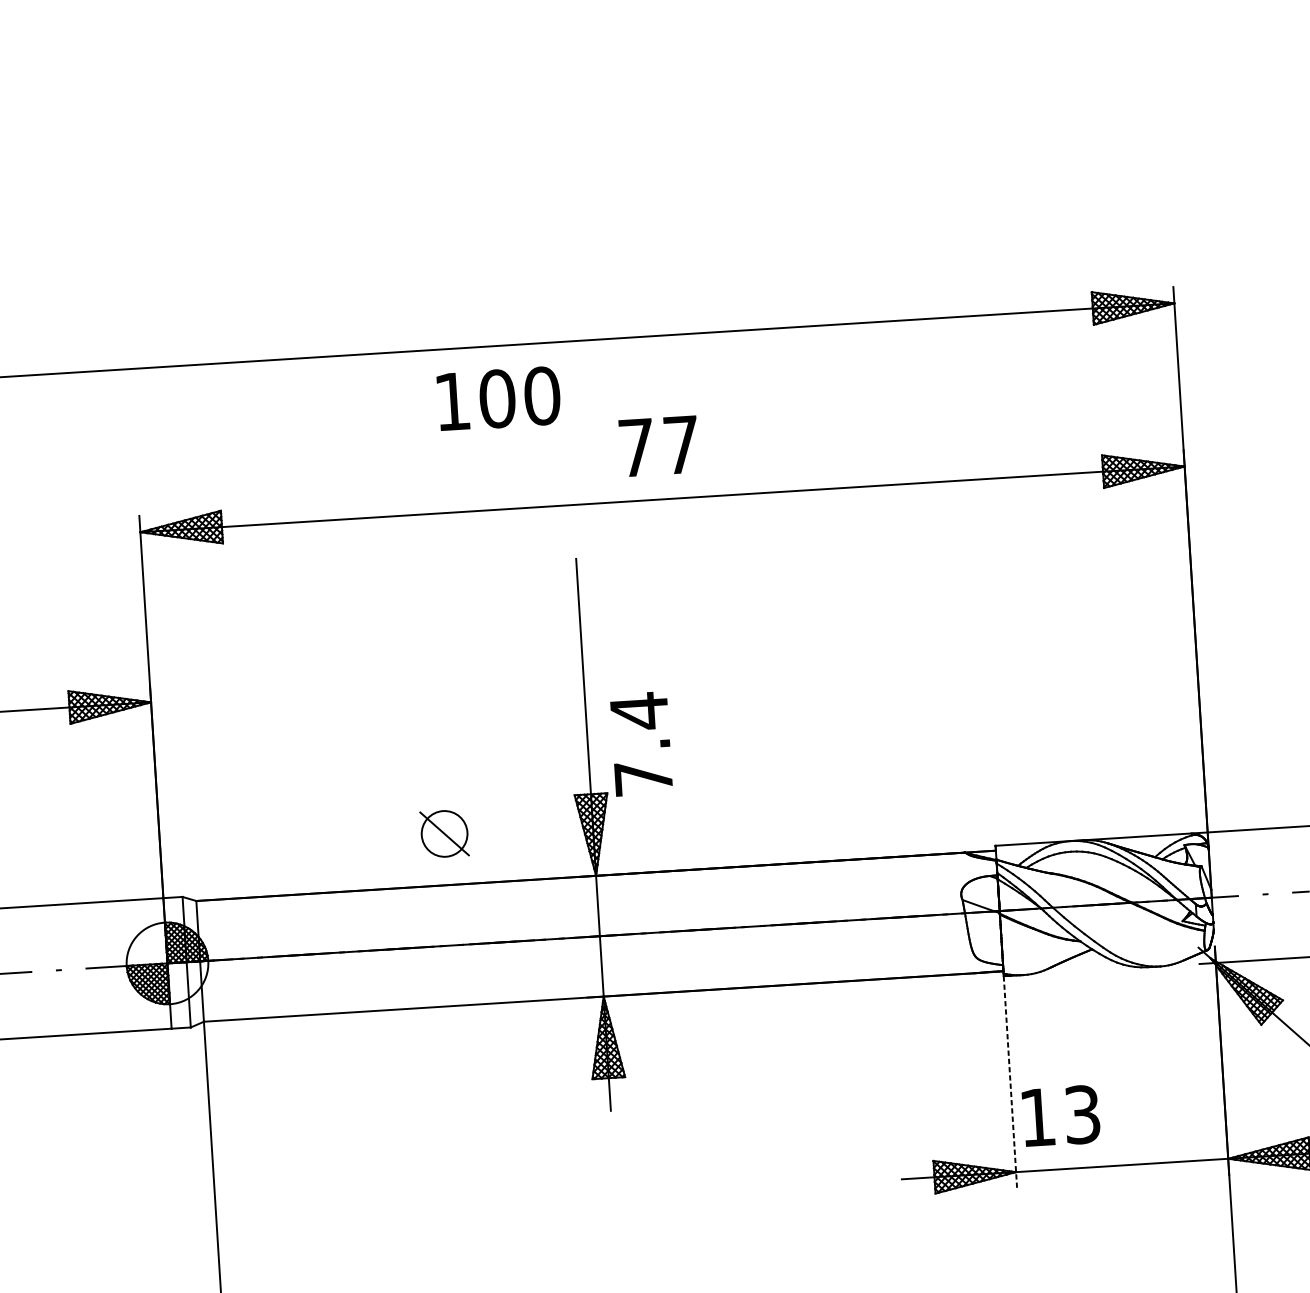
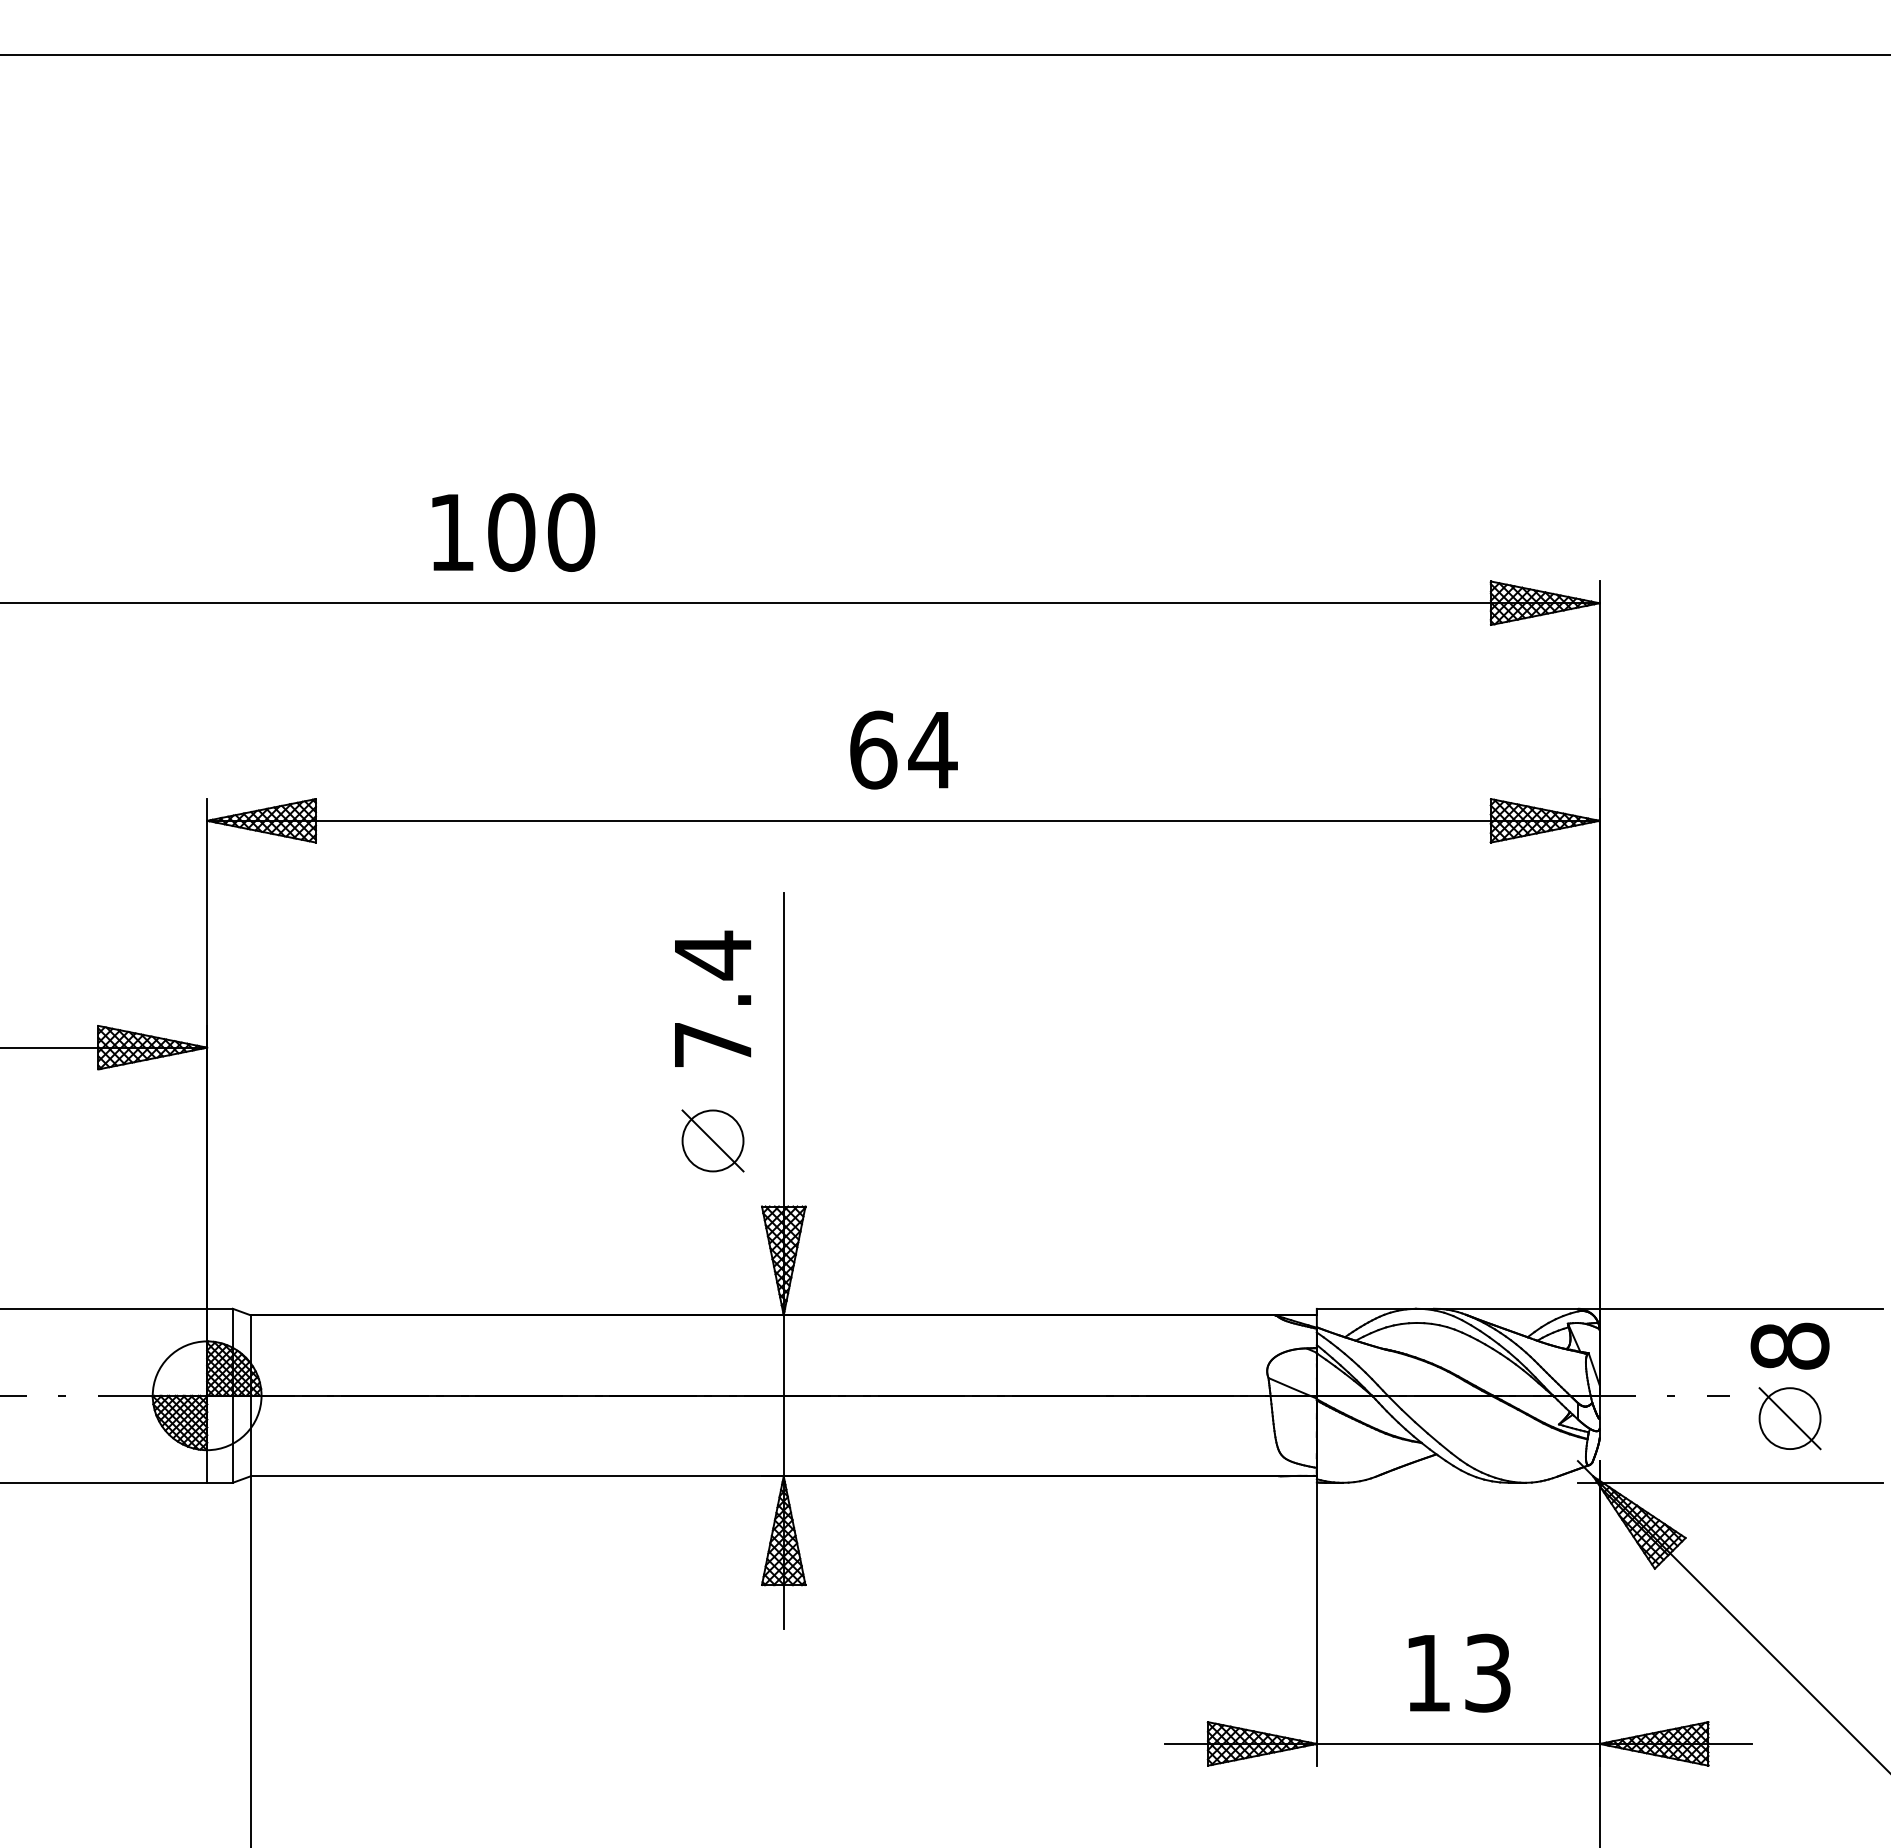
text: (498, 398) -> (513, 532), moved
text: (659, 445) -> (903, 749), 77 -> 64
text: (641, 743) -> (713, 998), moved
part: (444, 833) -> (712, 1140), moved
line: (1010, 1082) -> (1316, 1624), dashed -> solid
text: (1061, 1115) -> (1459, 1672), moved

